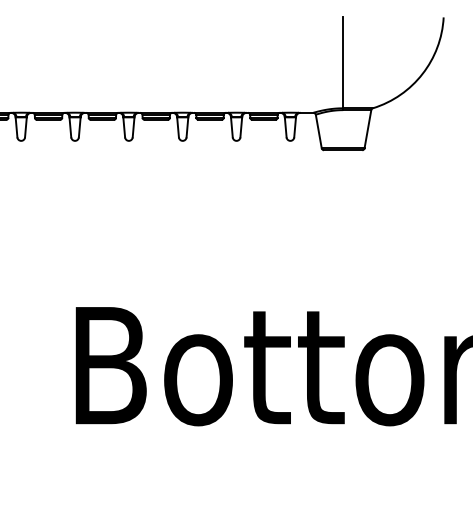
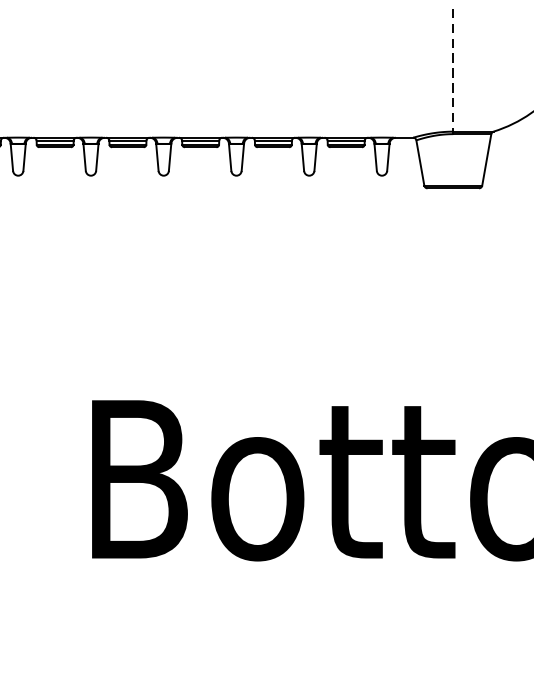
line: (343, 63) -> (453, 71), solid -> dashed

